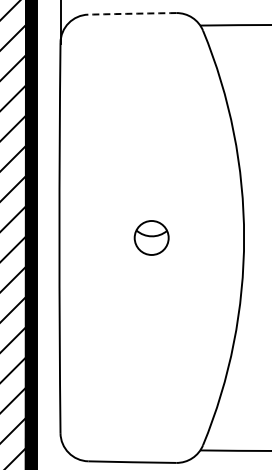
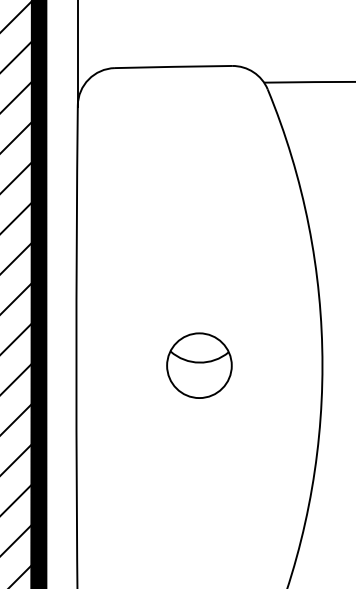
arc: (132, 13) -> (173, 66), dashed -> solid
part: (151, 237) -> (199, 365), size x1.43

